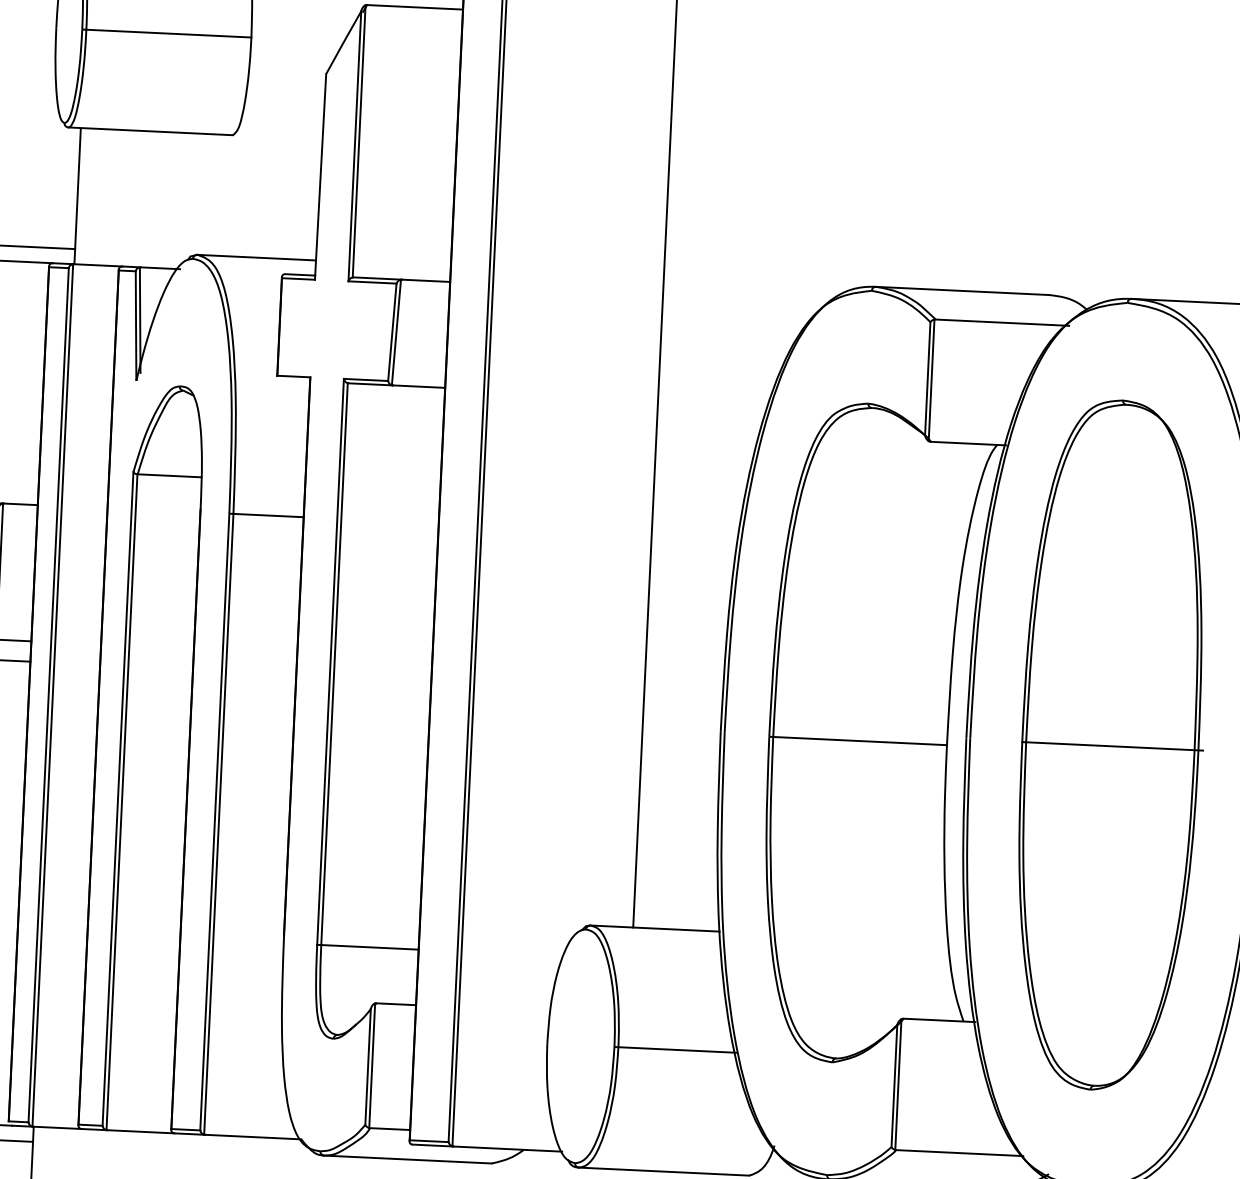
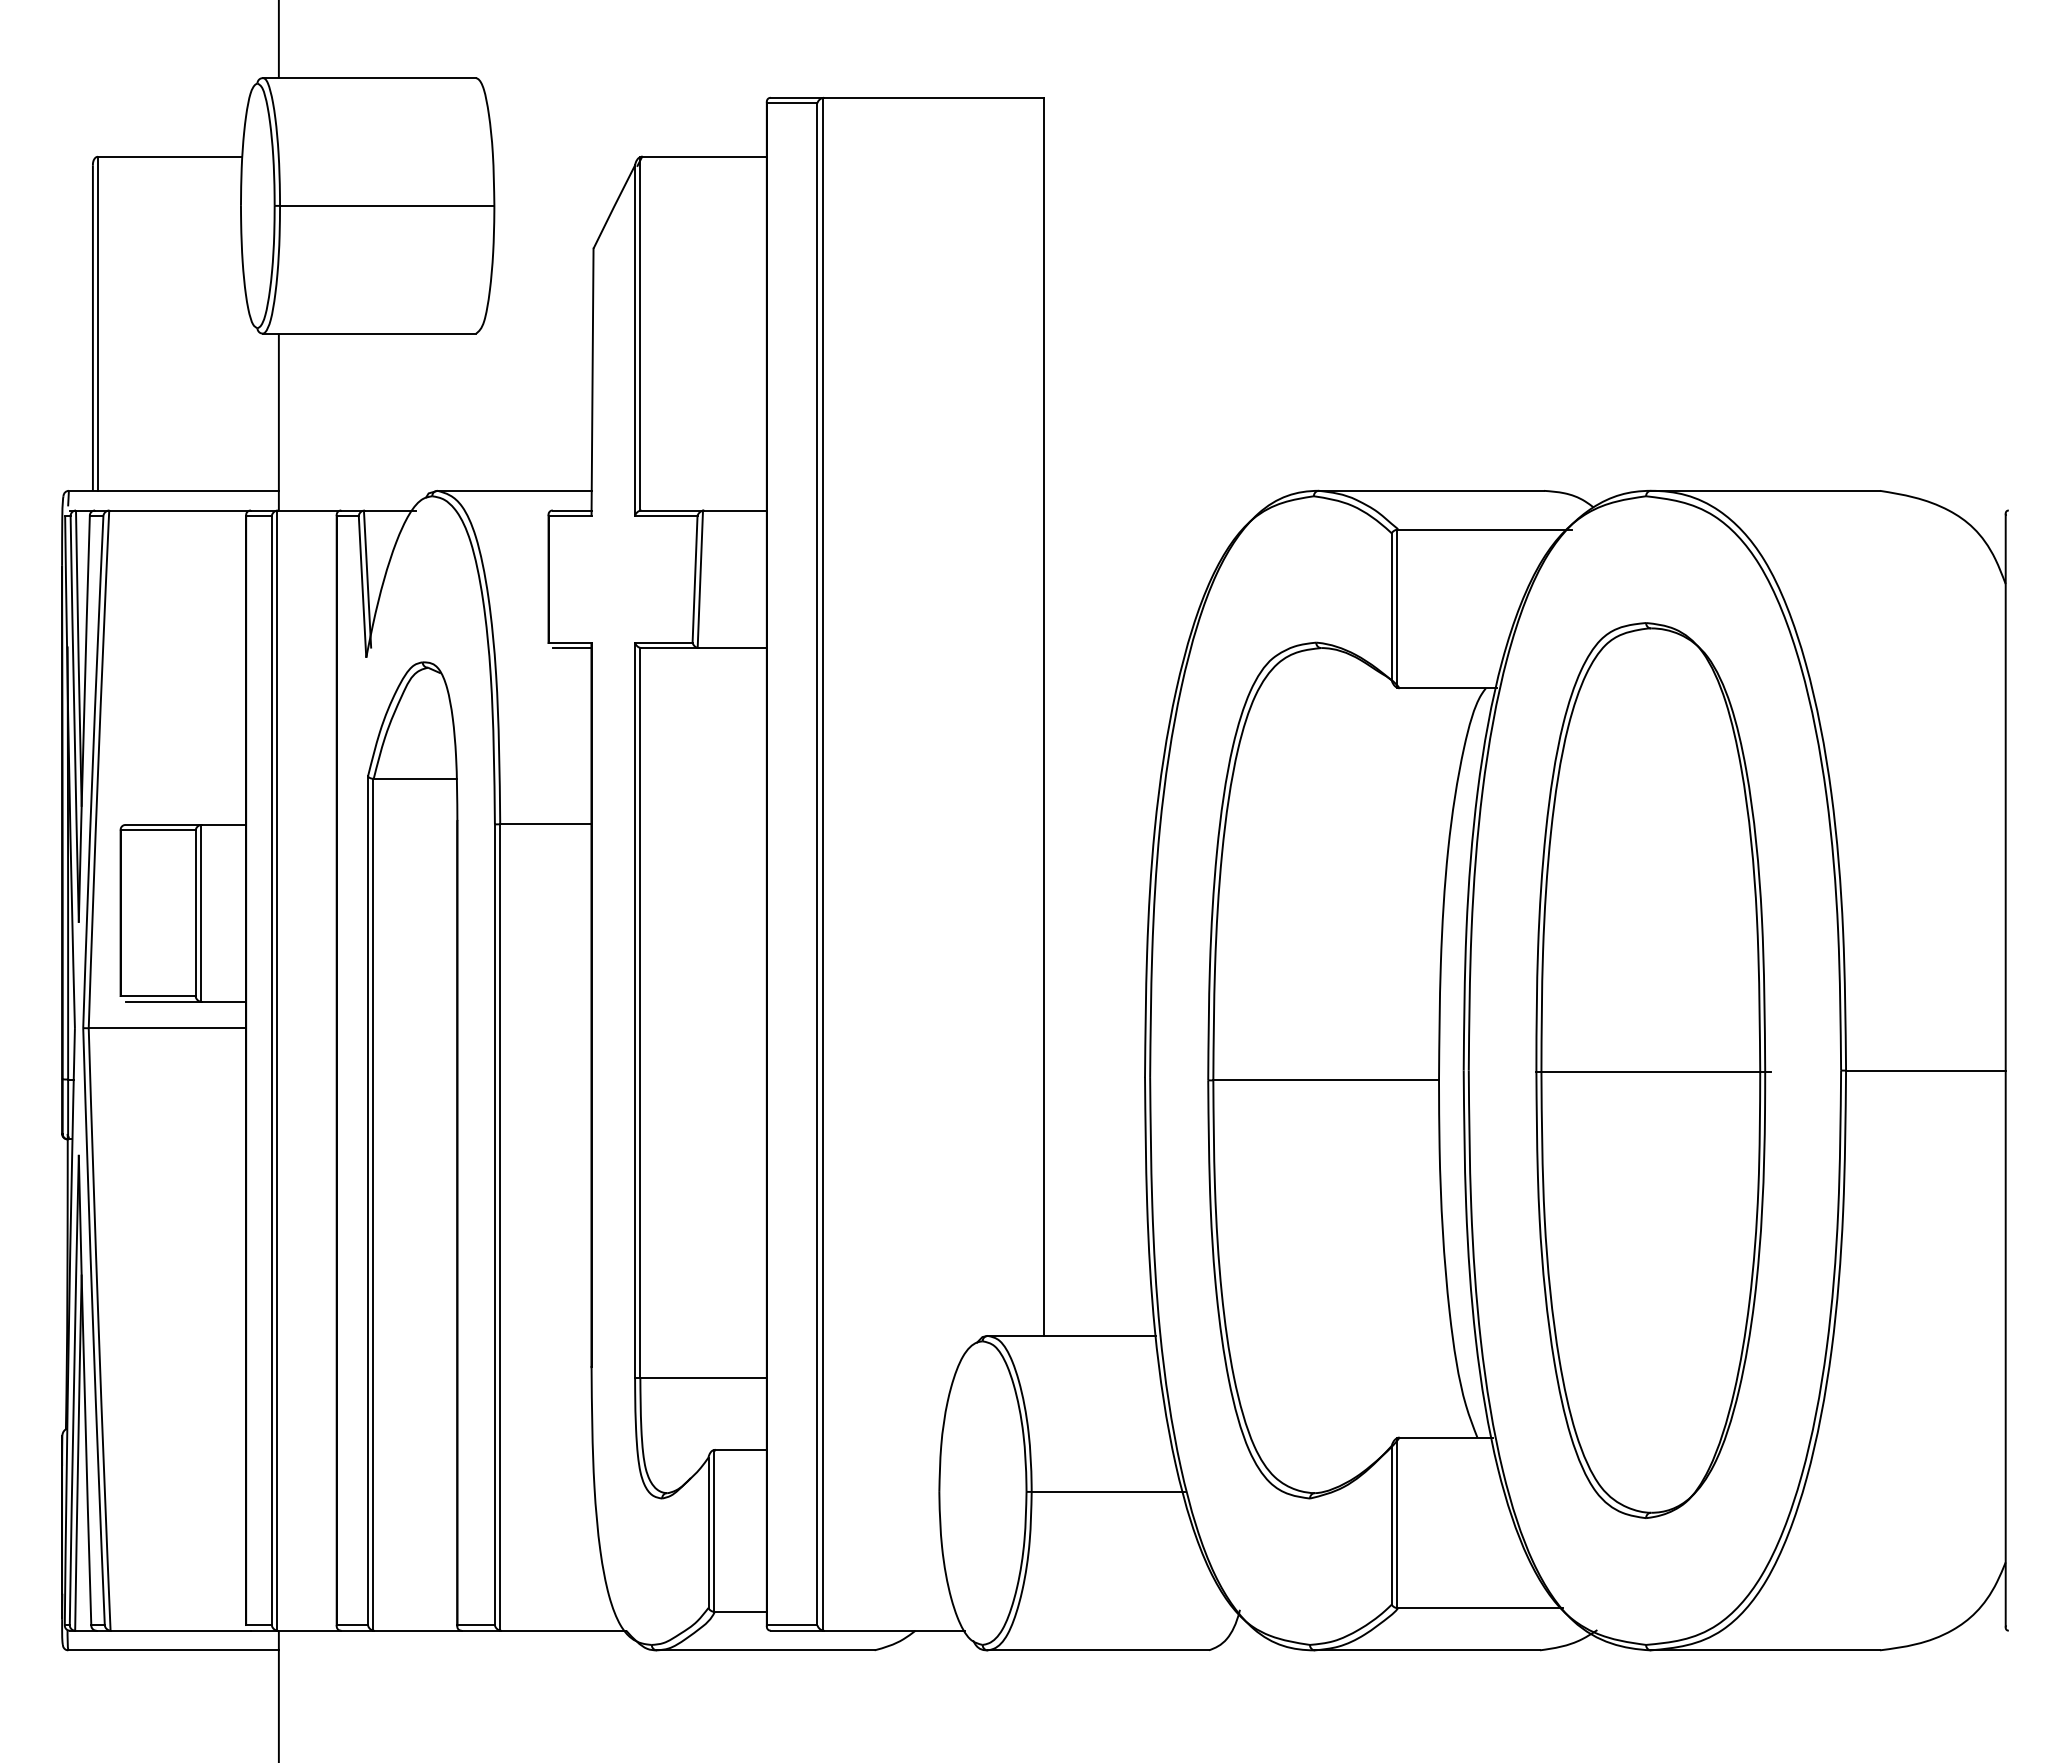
line: (294, 381) -> (571, 648), added

